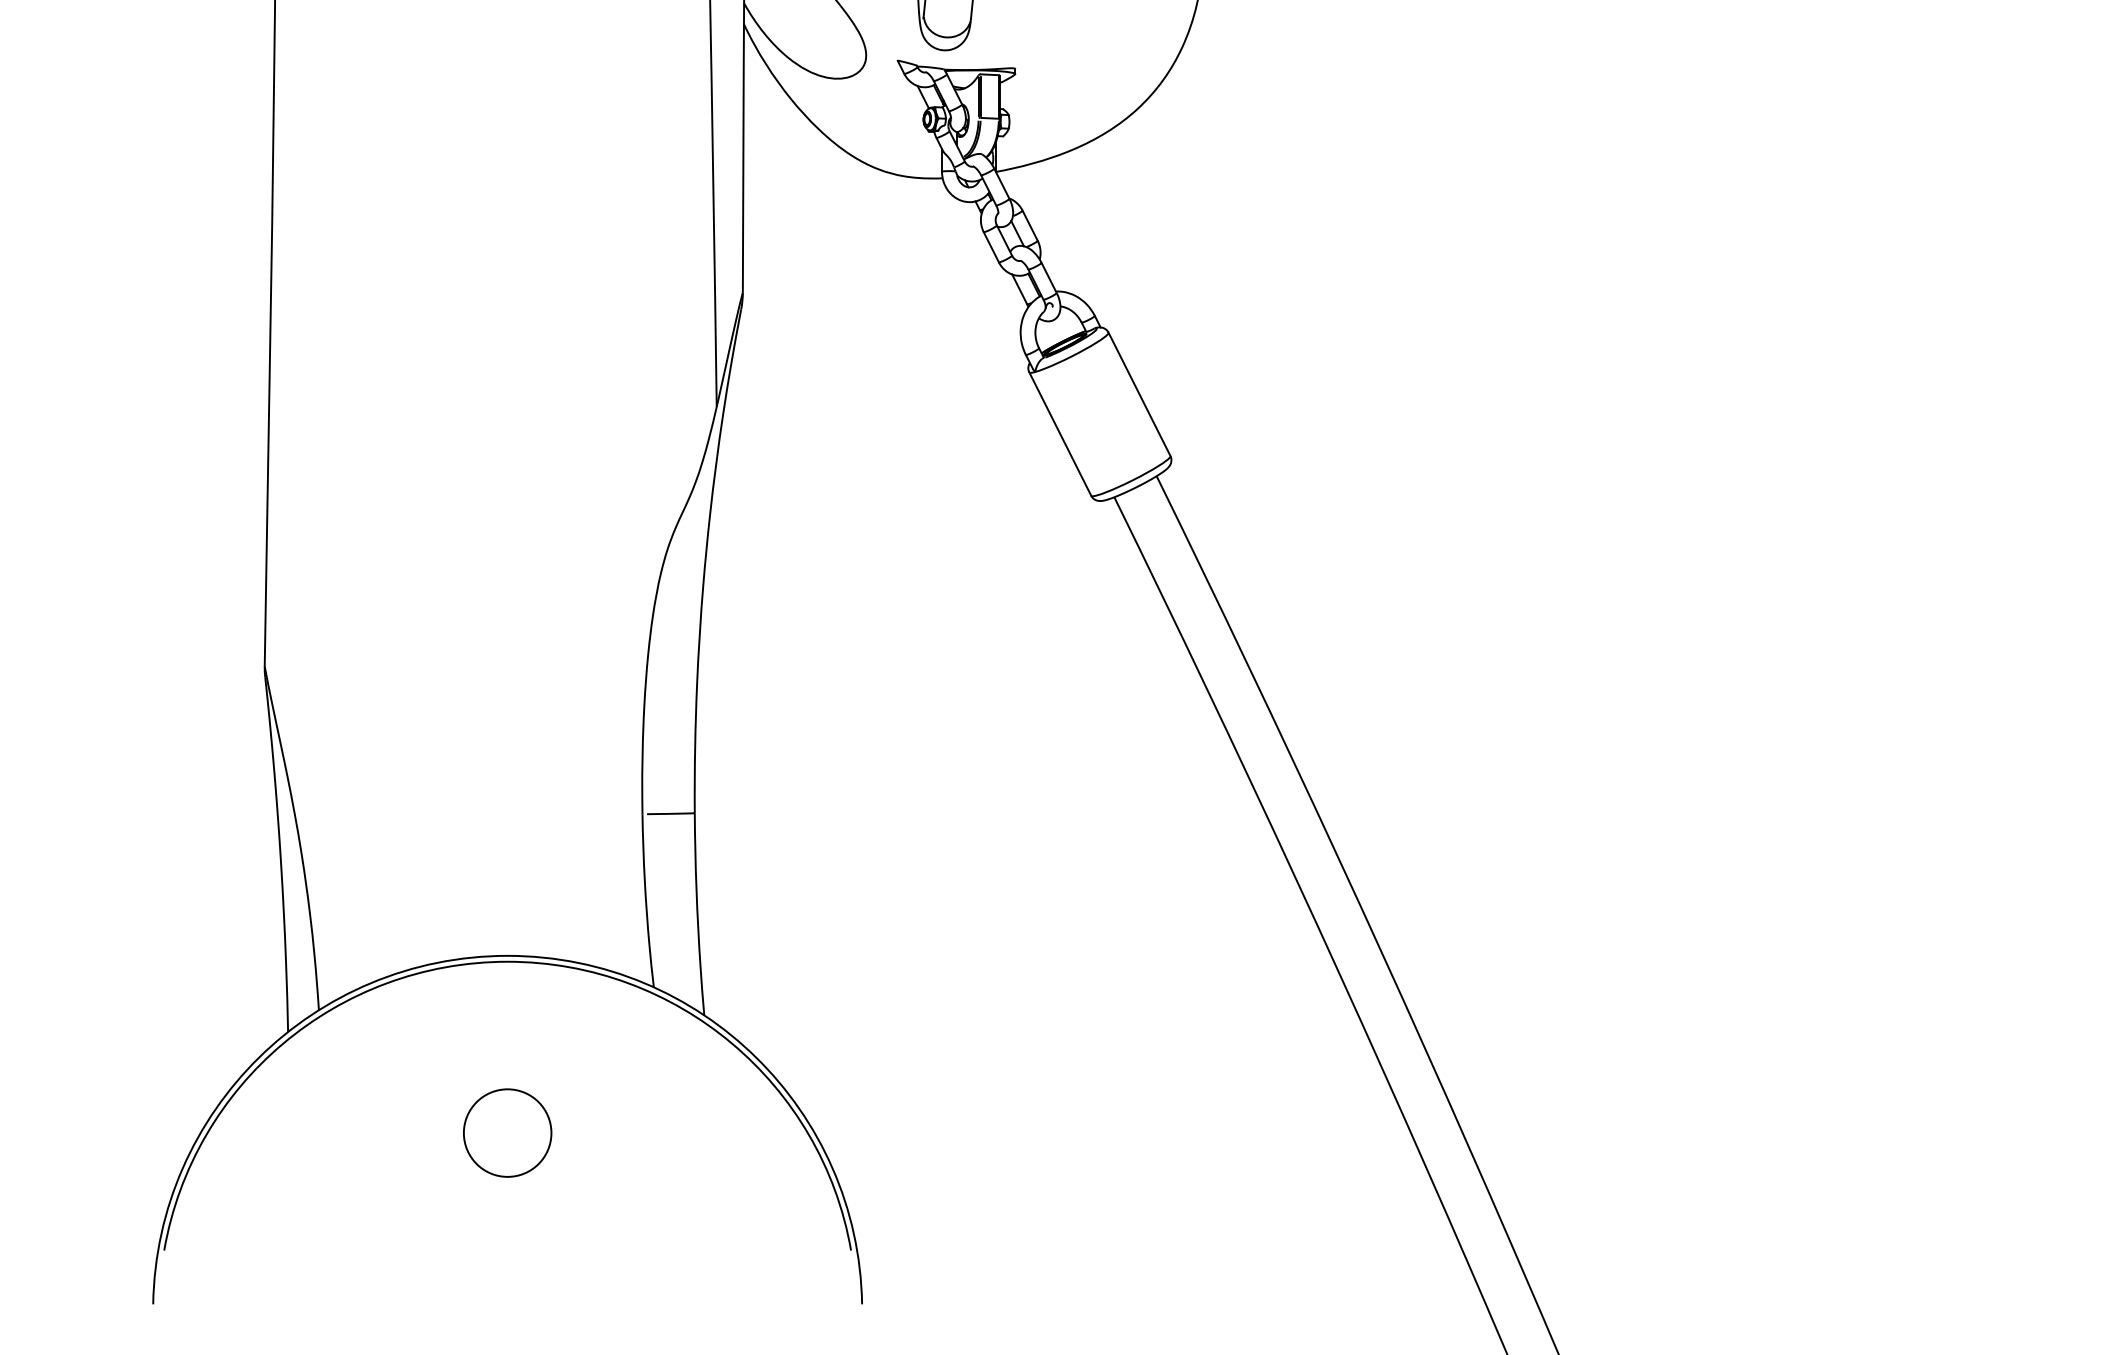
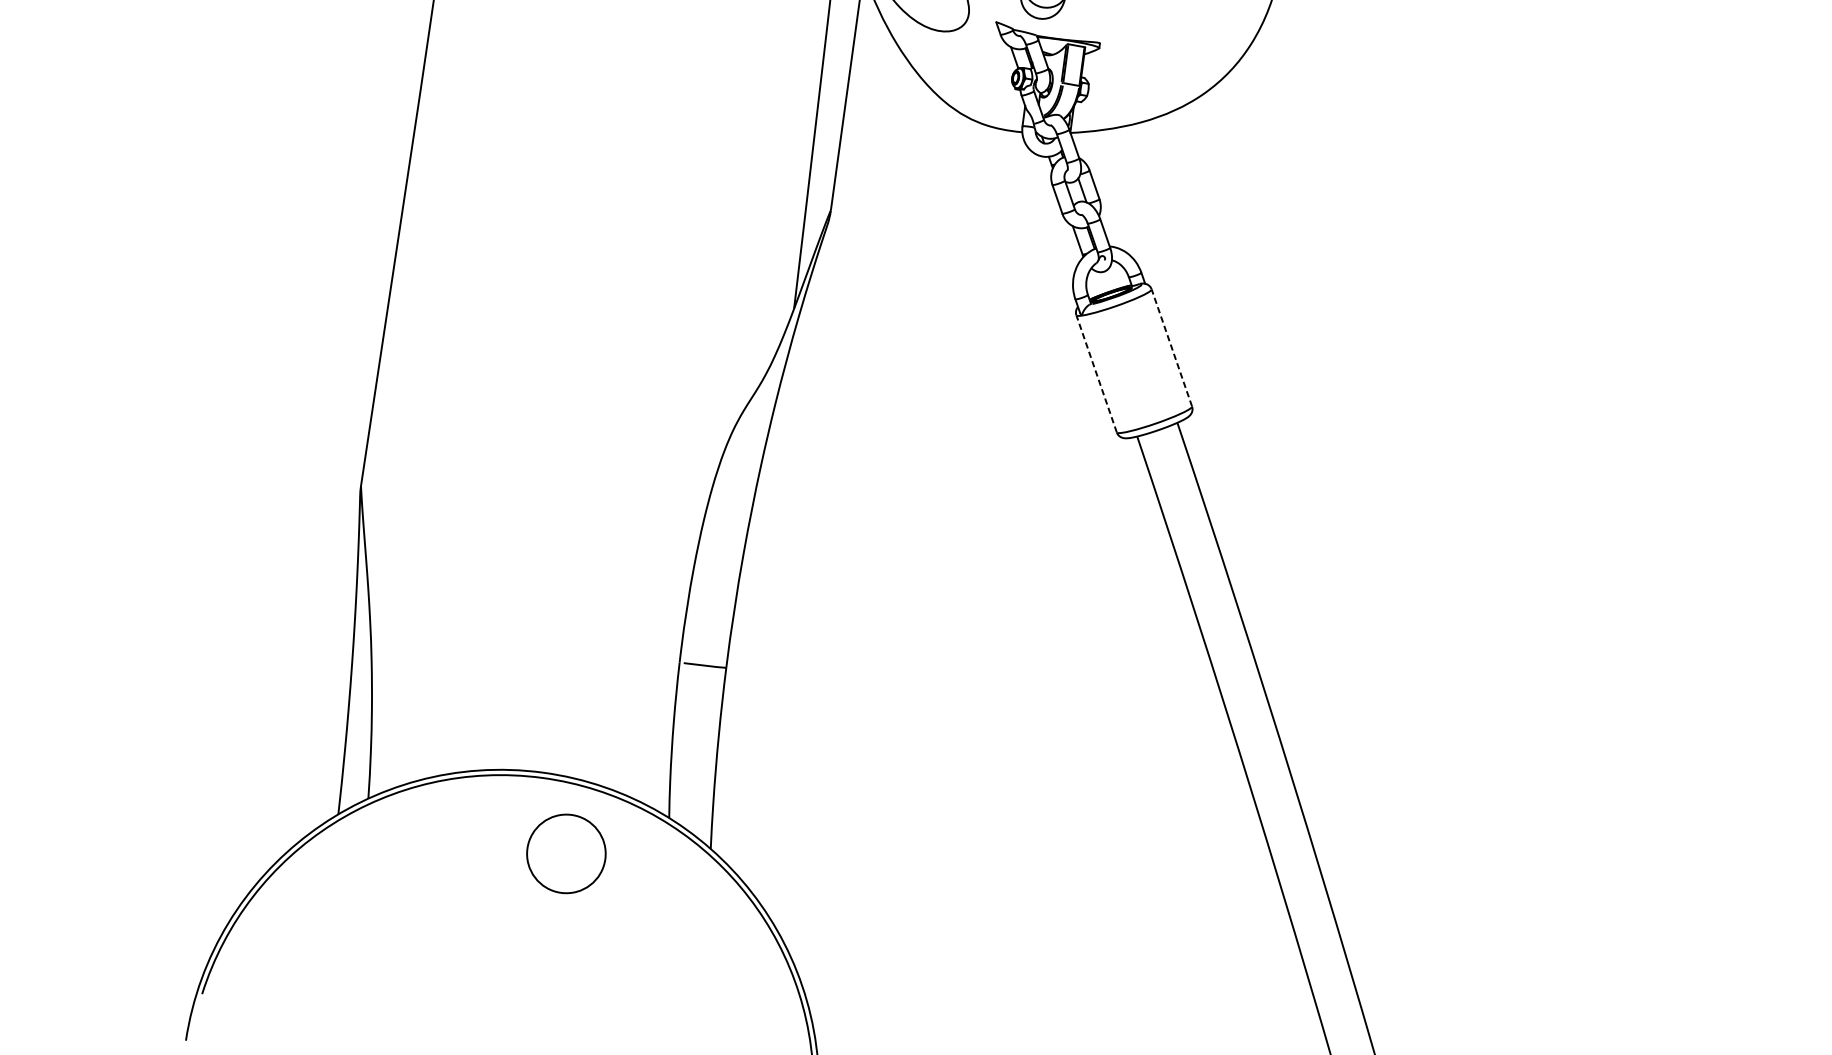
line: (1139, 393) -> (1171, 347), solid -> dashed
line: (1060, 433) -> (1096, 373), solid -> dashed
circle: (507, 1132) -> (566, 853), moved

